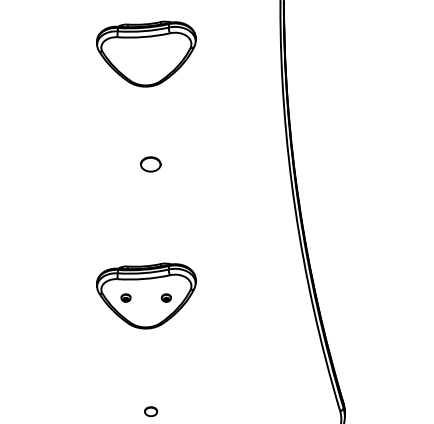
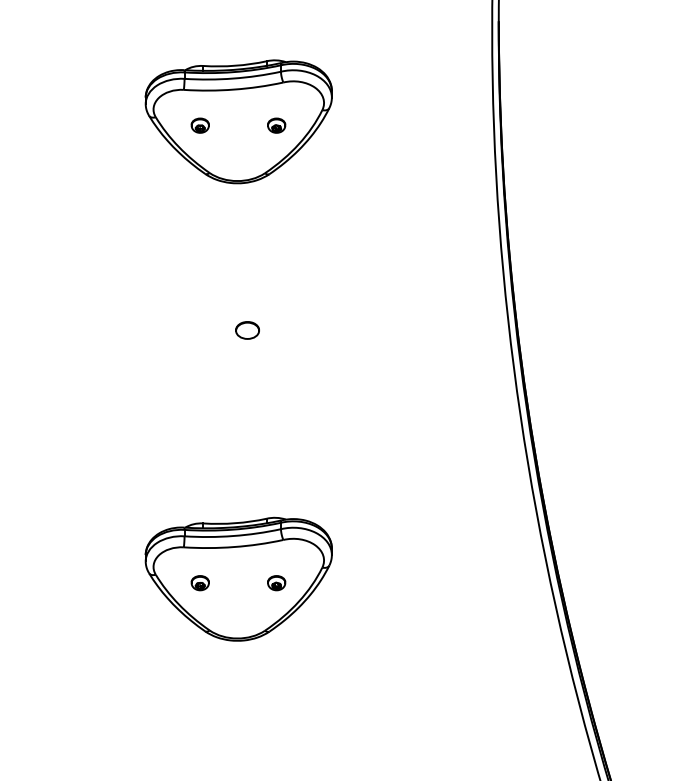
part: (125, 55) -> (199, 124), added
part: (166, 55) -> (276, 124), added
part: (151, 164) -> (248, 330), size x0.62

